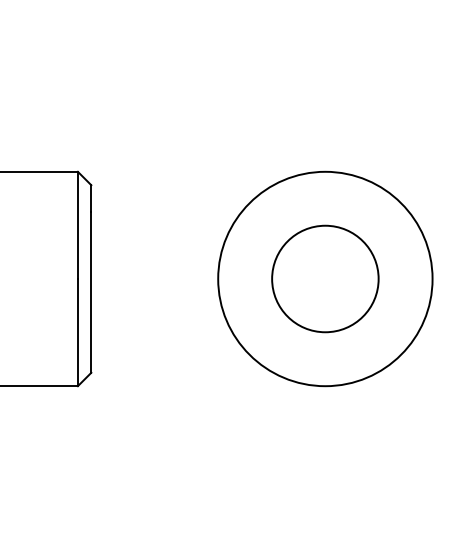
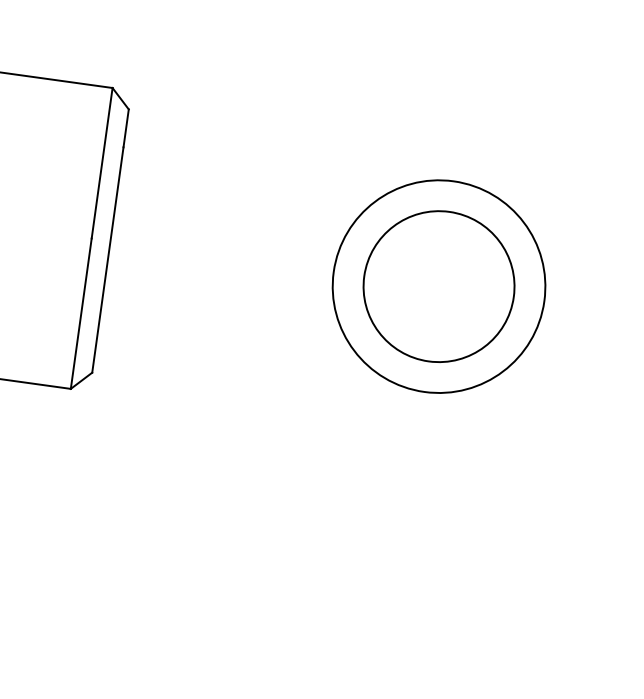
circle: (325, 278) -> (439, 285), size x0.7

